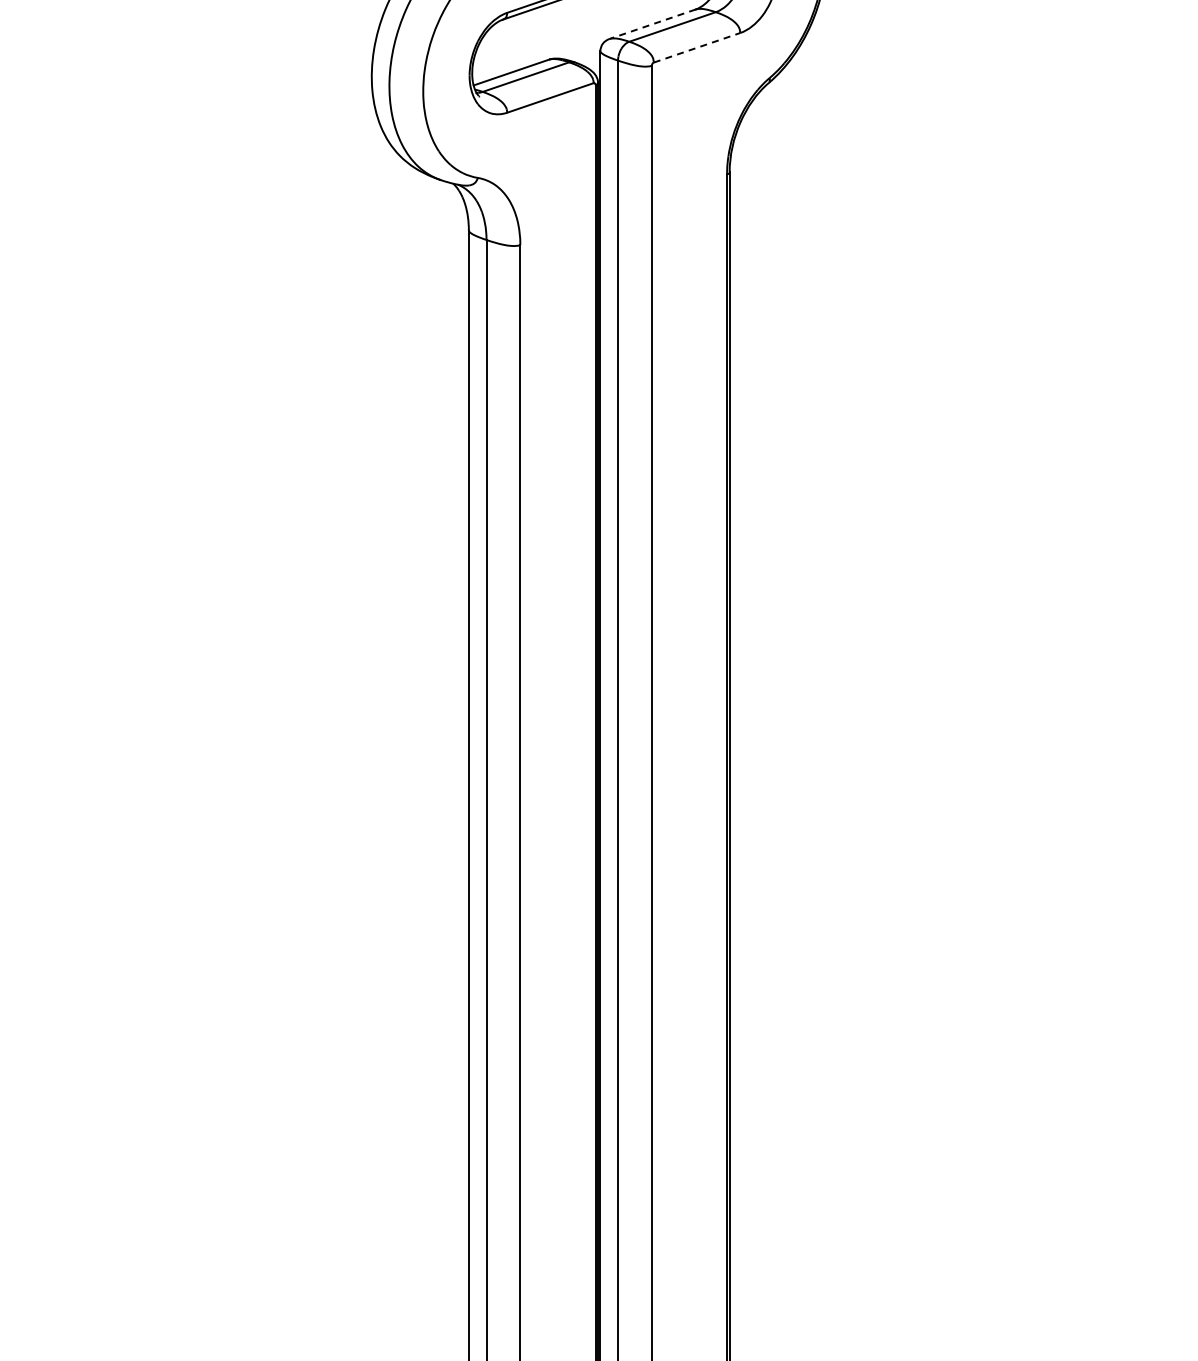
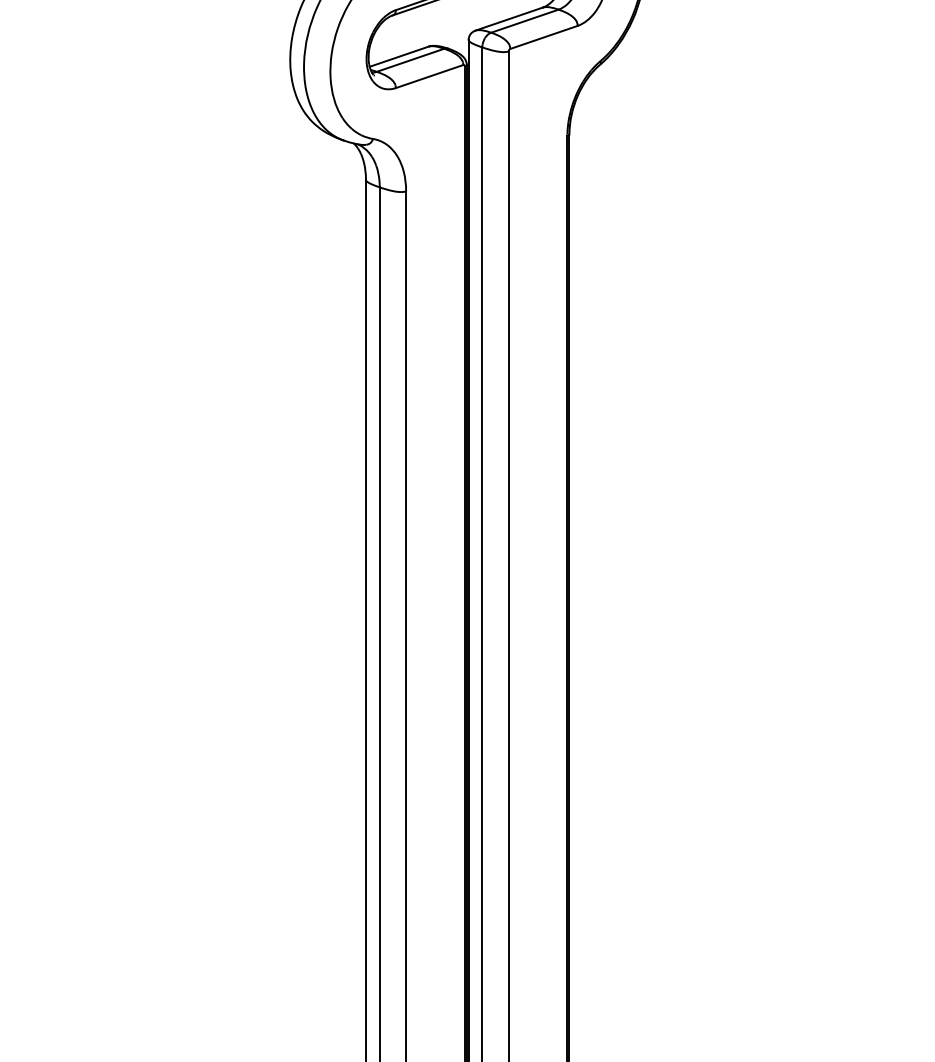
line: (652, 24) -> (509, 19), dashed -> solid
line: (696, 47) -> (543, 37), dashed -> solid

